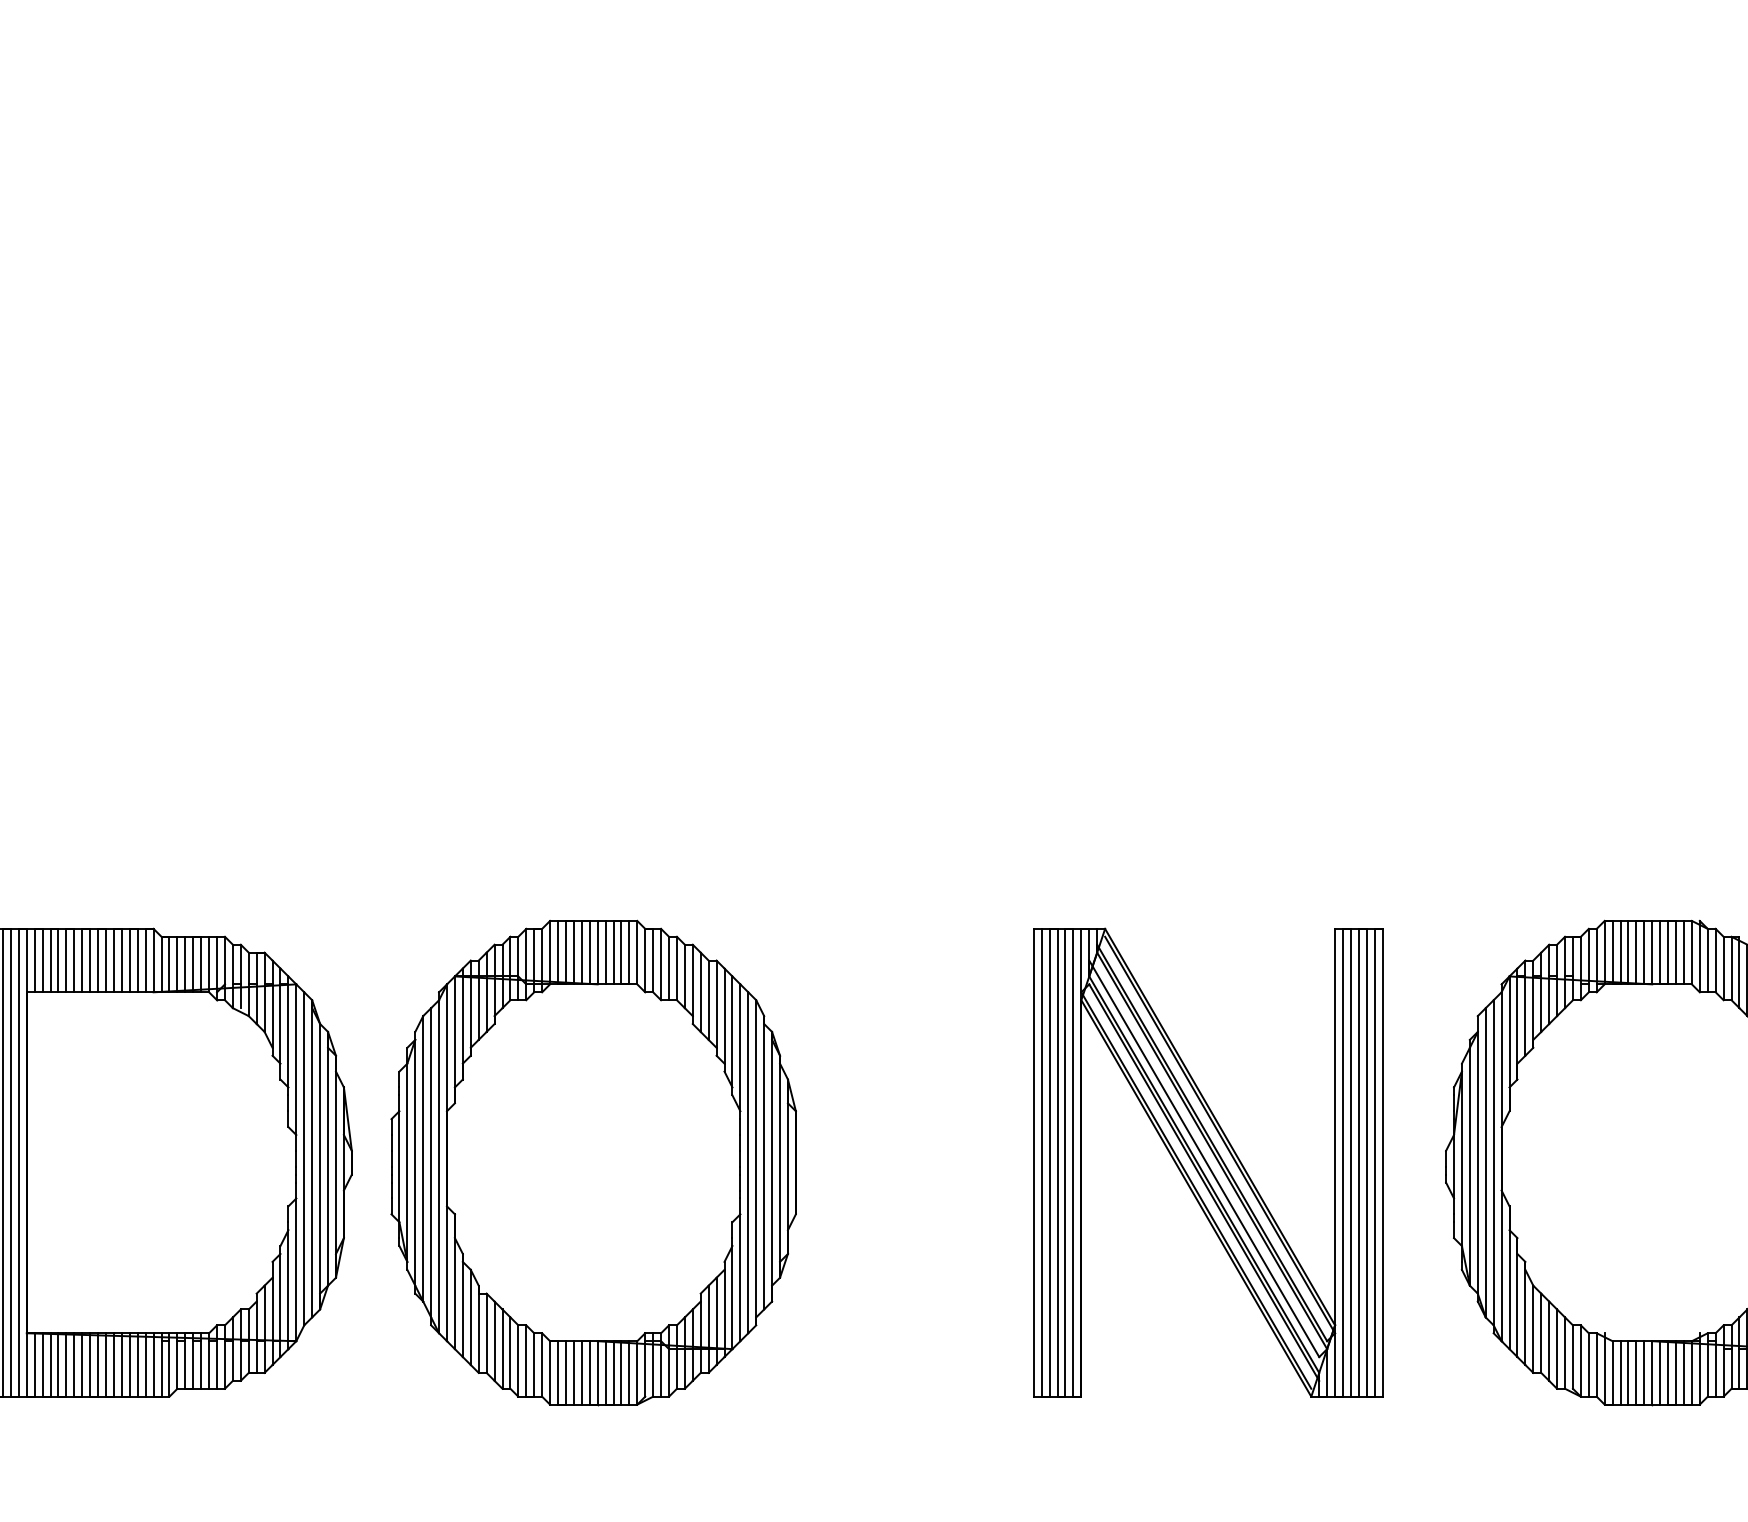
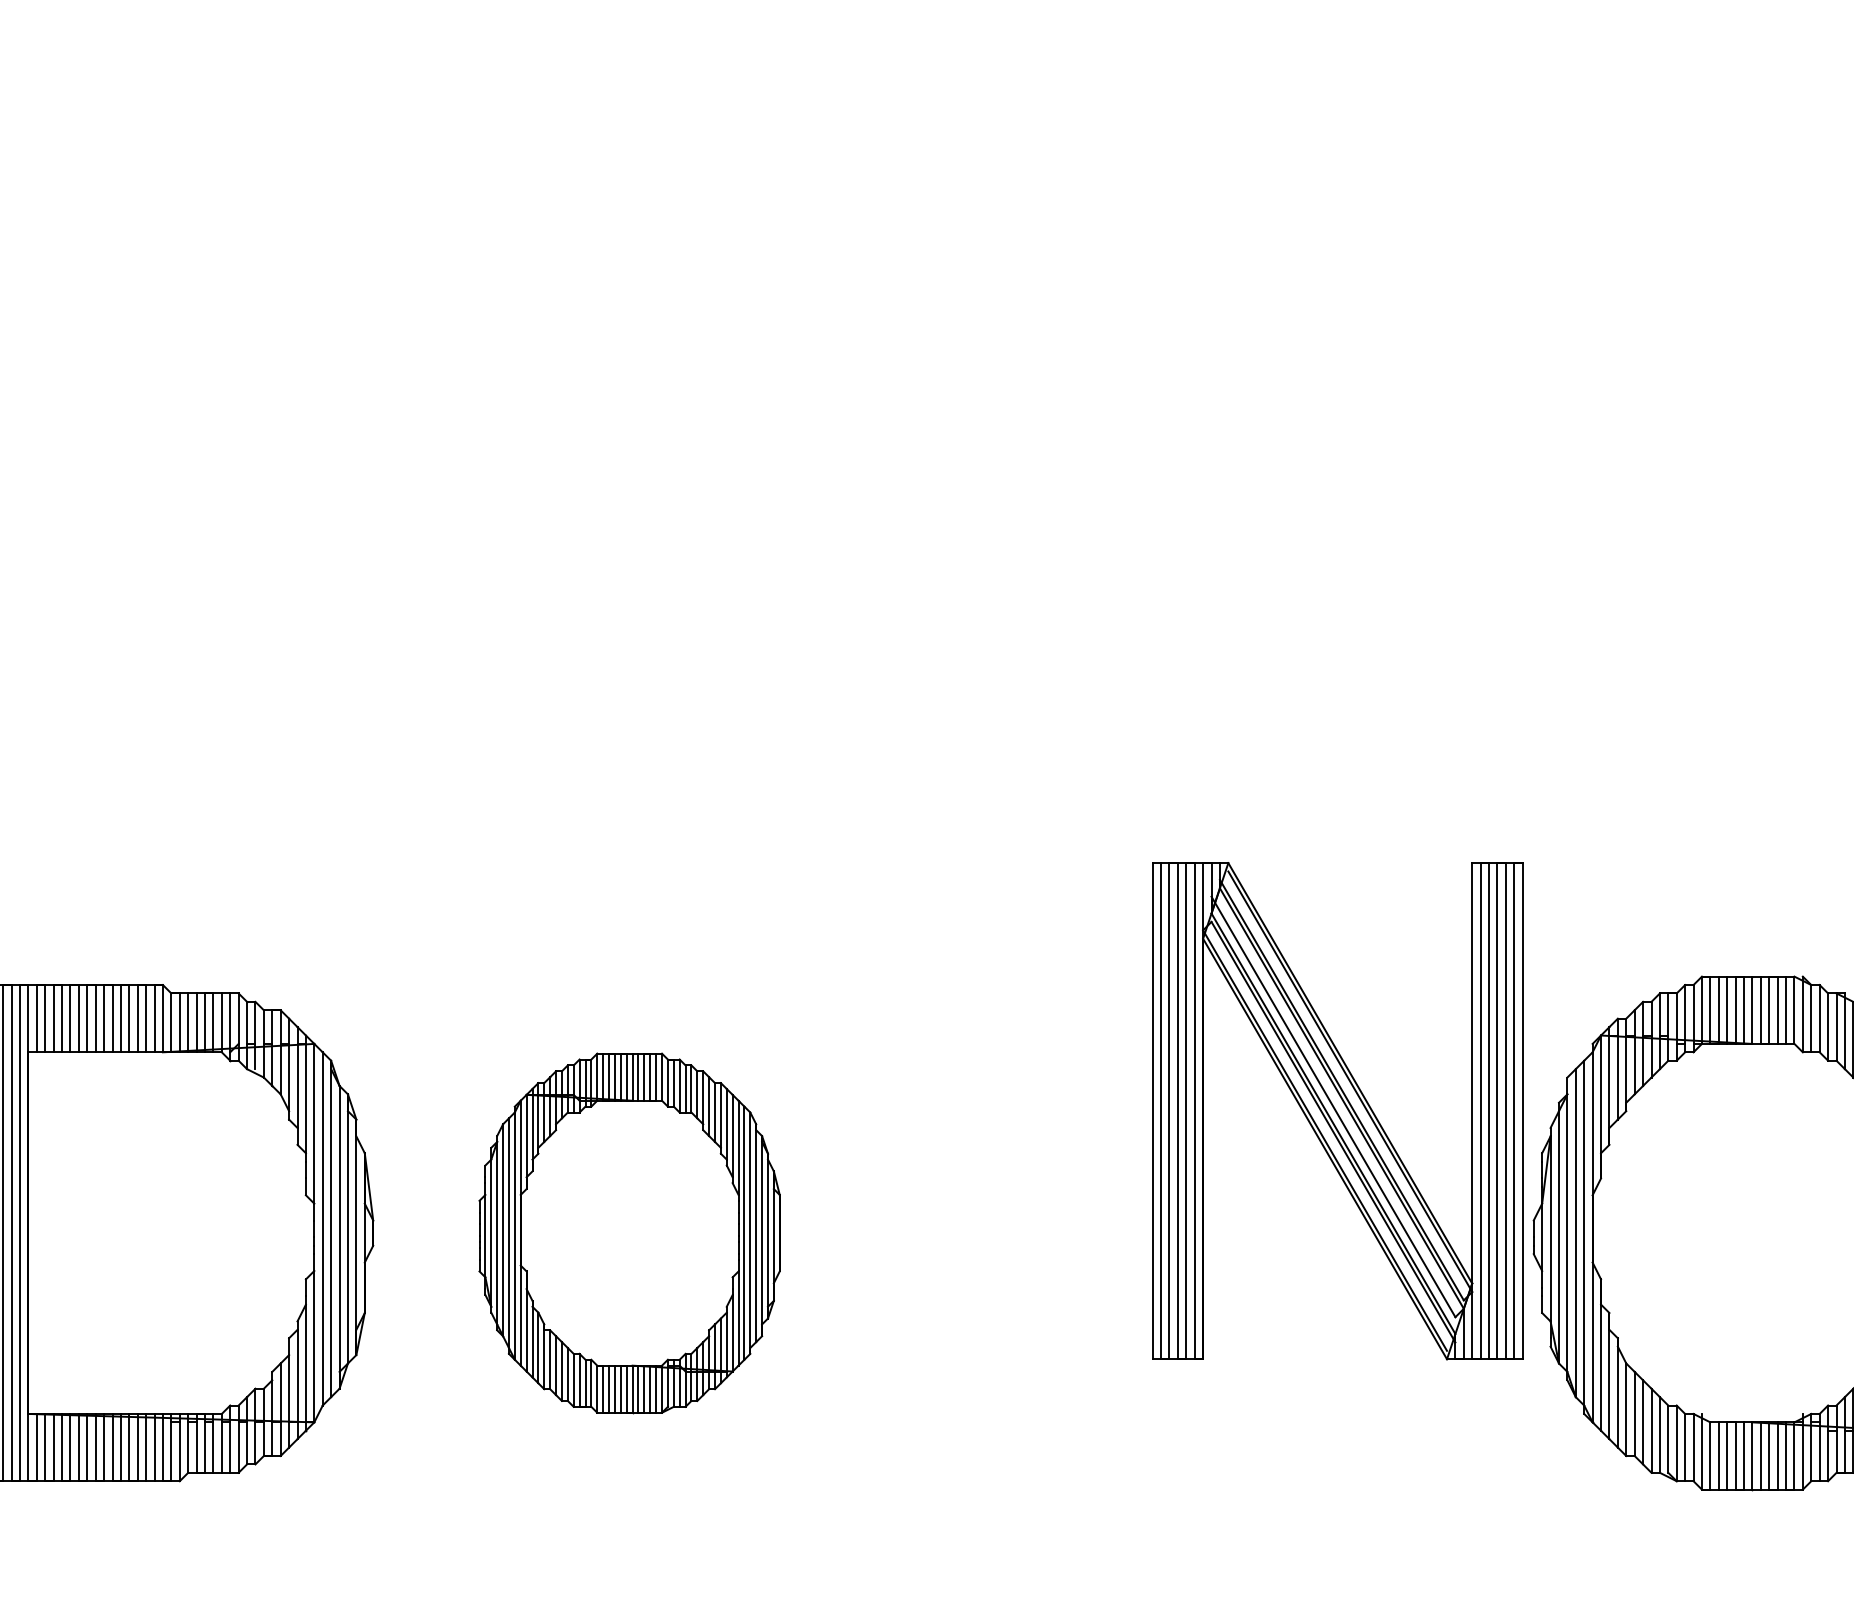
part: (593, 1162) -> (629, 1232), size x0.7
part: (1208, 1162) -> (1337, 1110), moved

